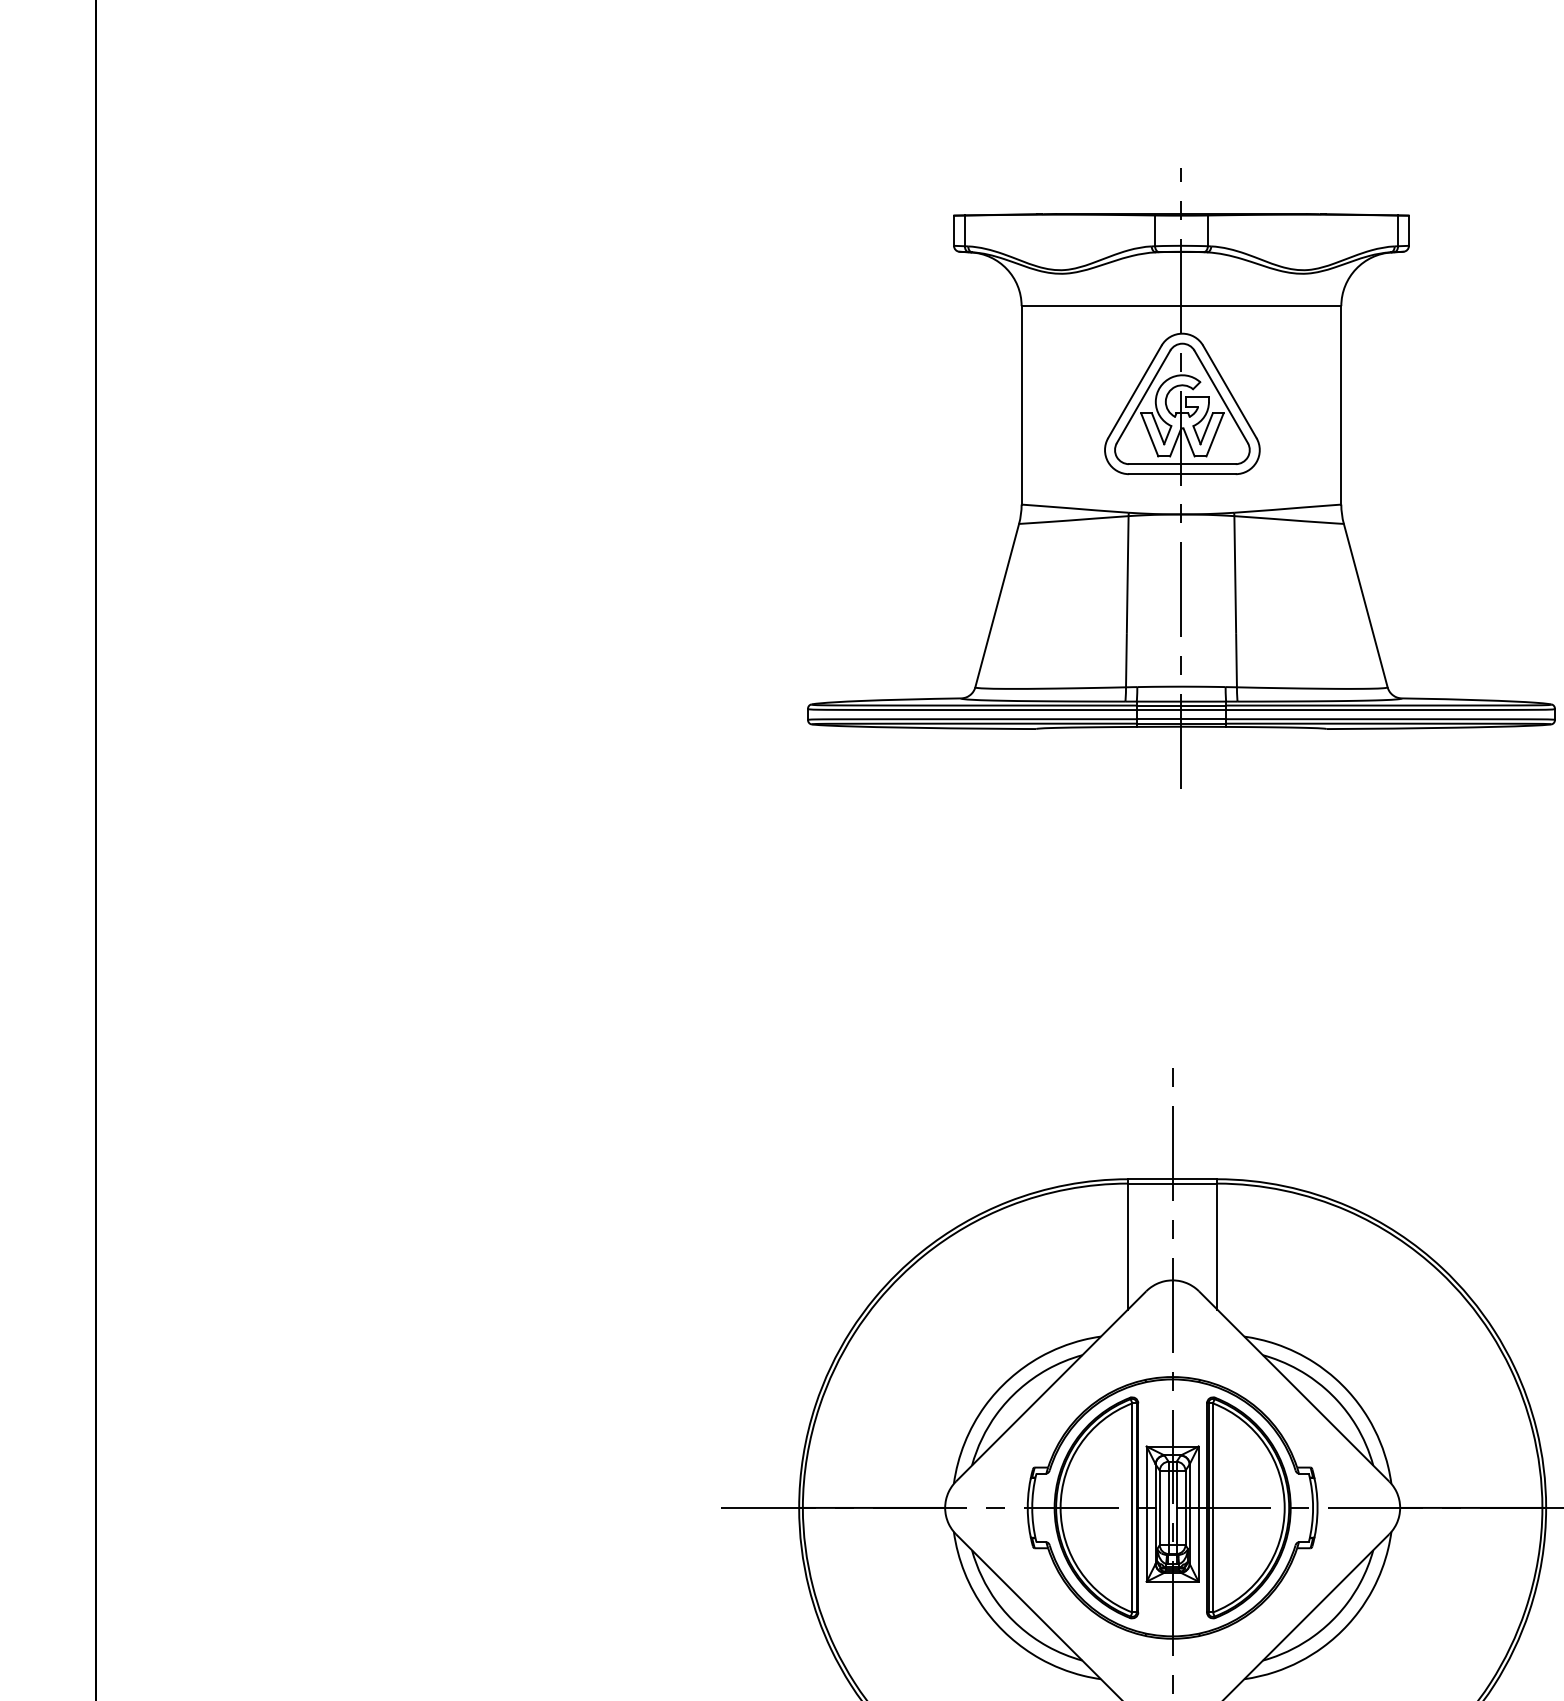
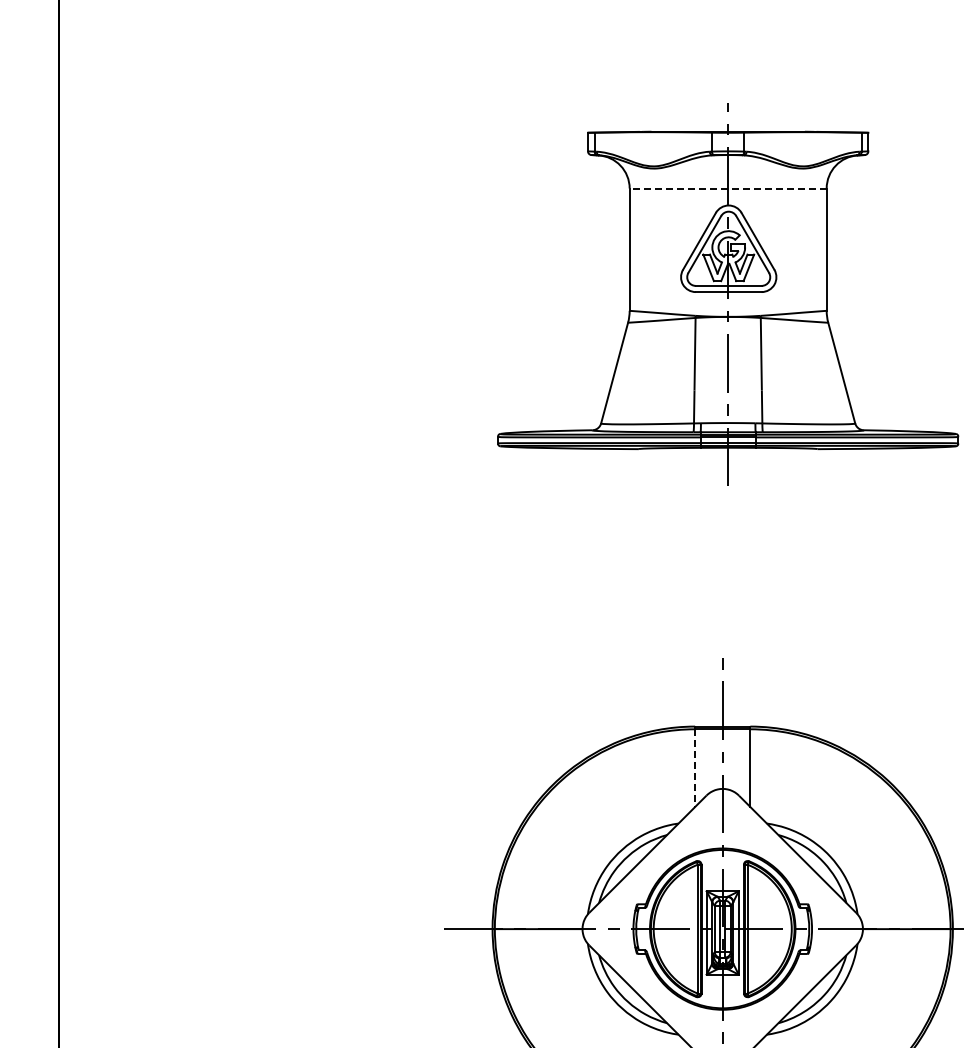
line: (1181, 306) -> (728, 188), solid -> dashed
line: (1128, 1247) -> (695, 768), solid -> dashed

